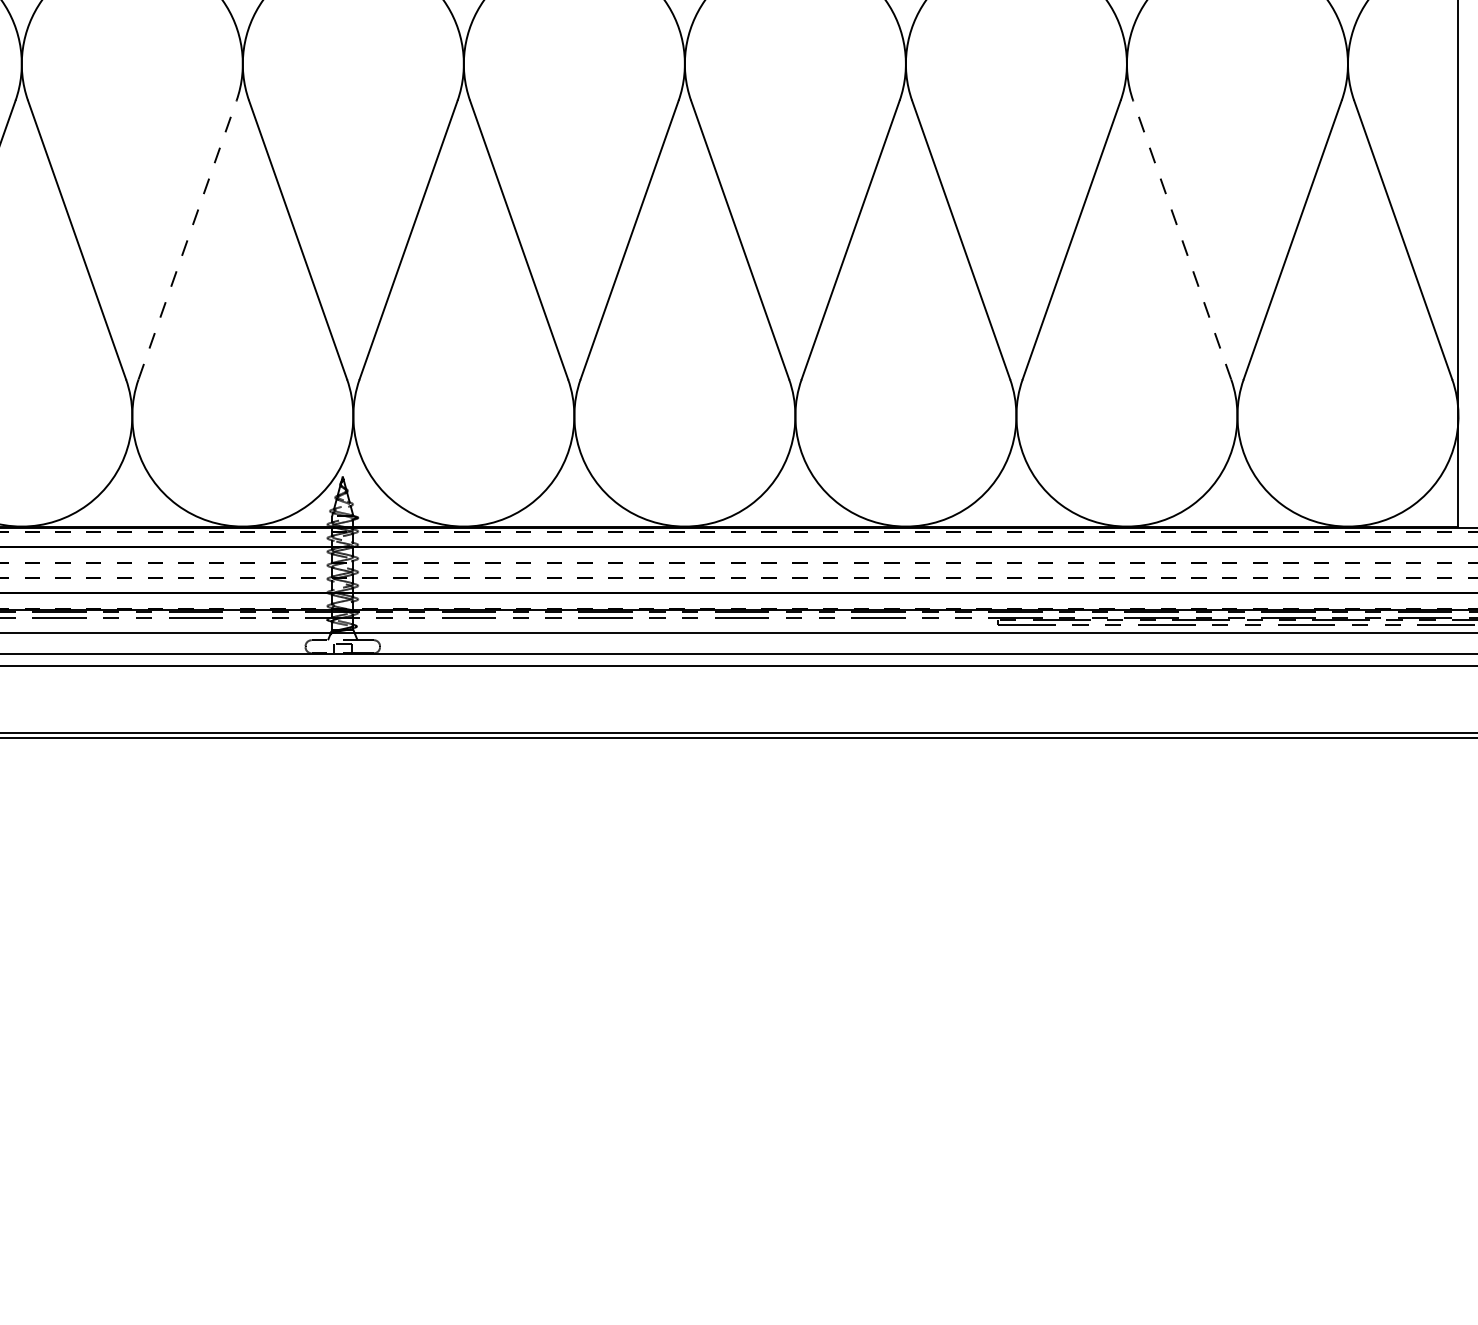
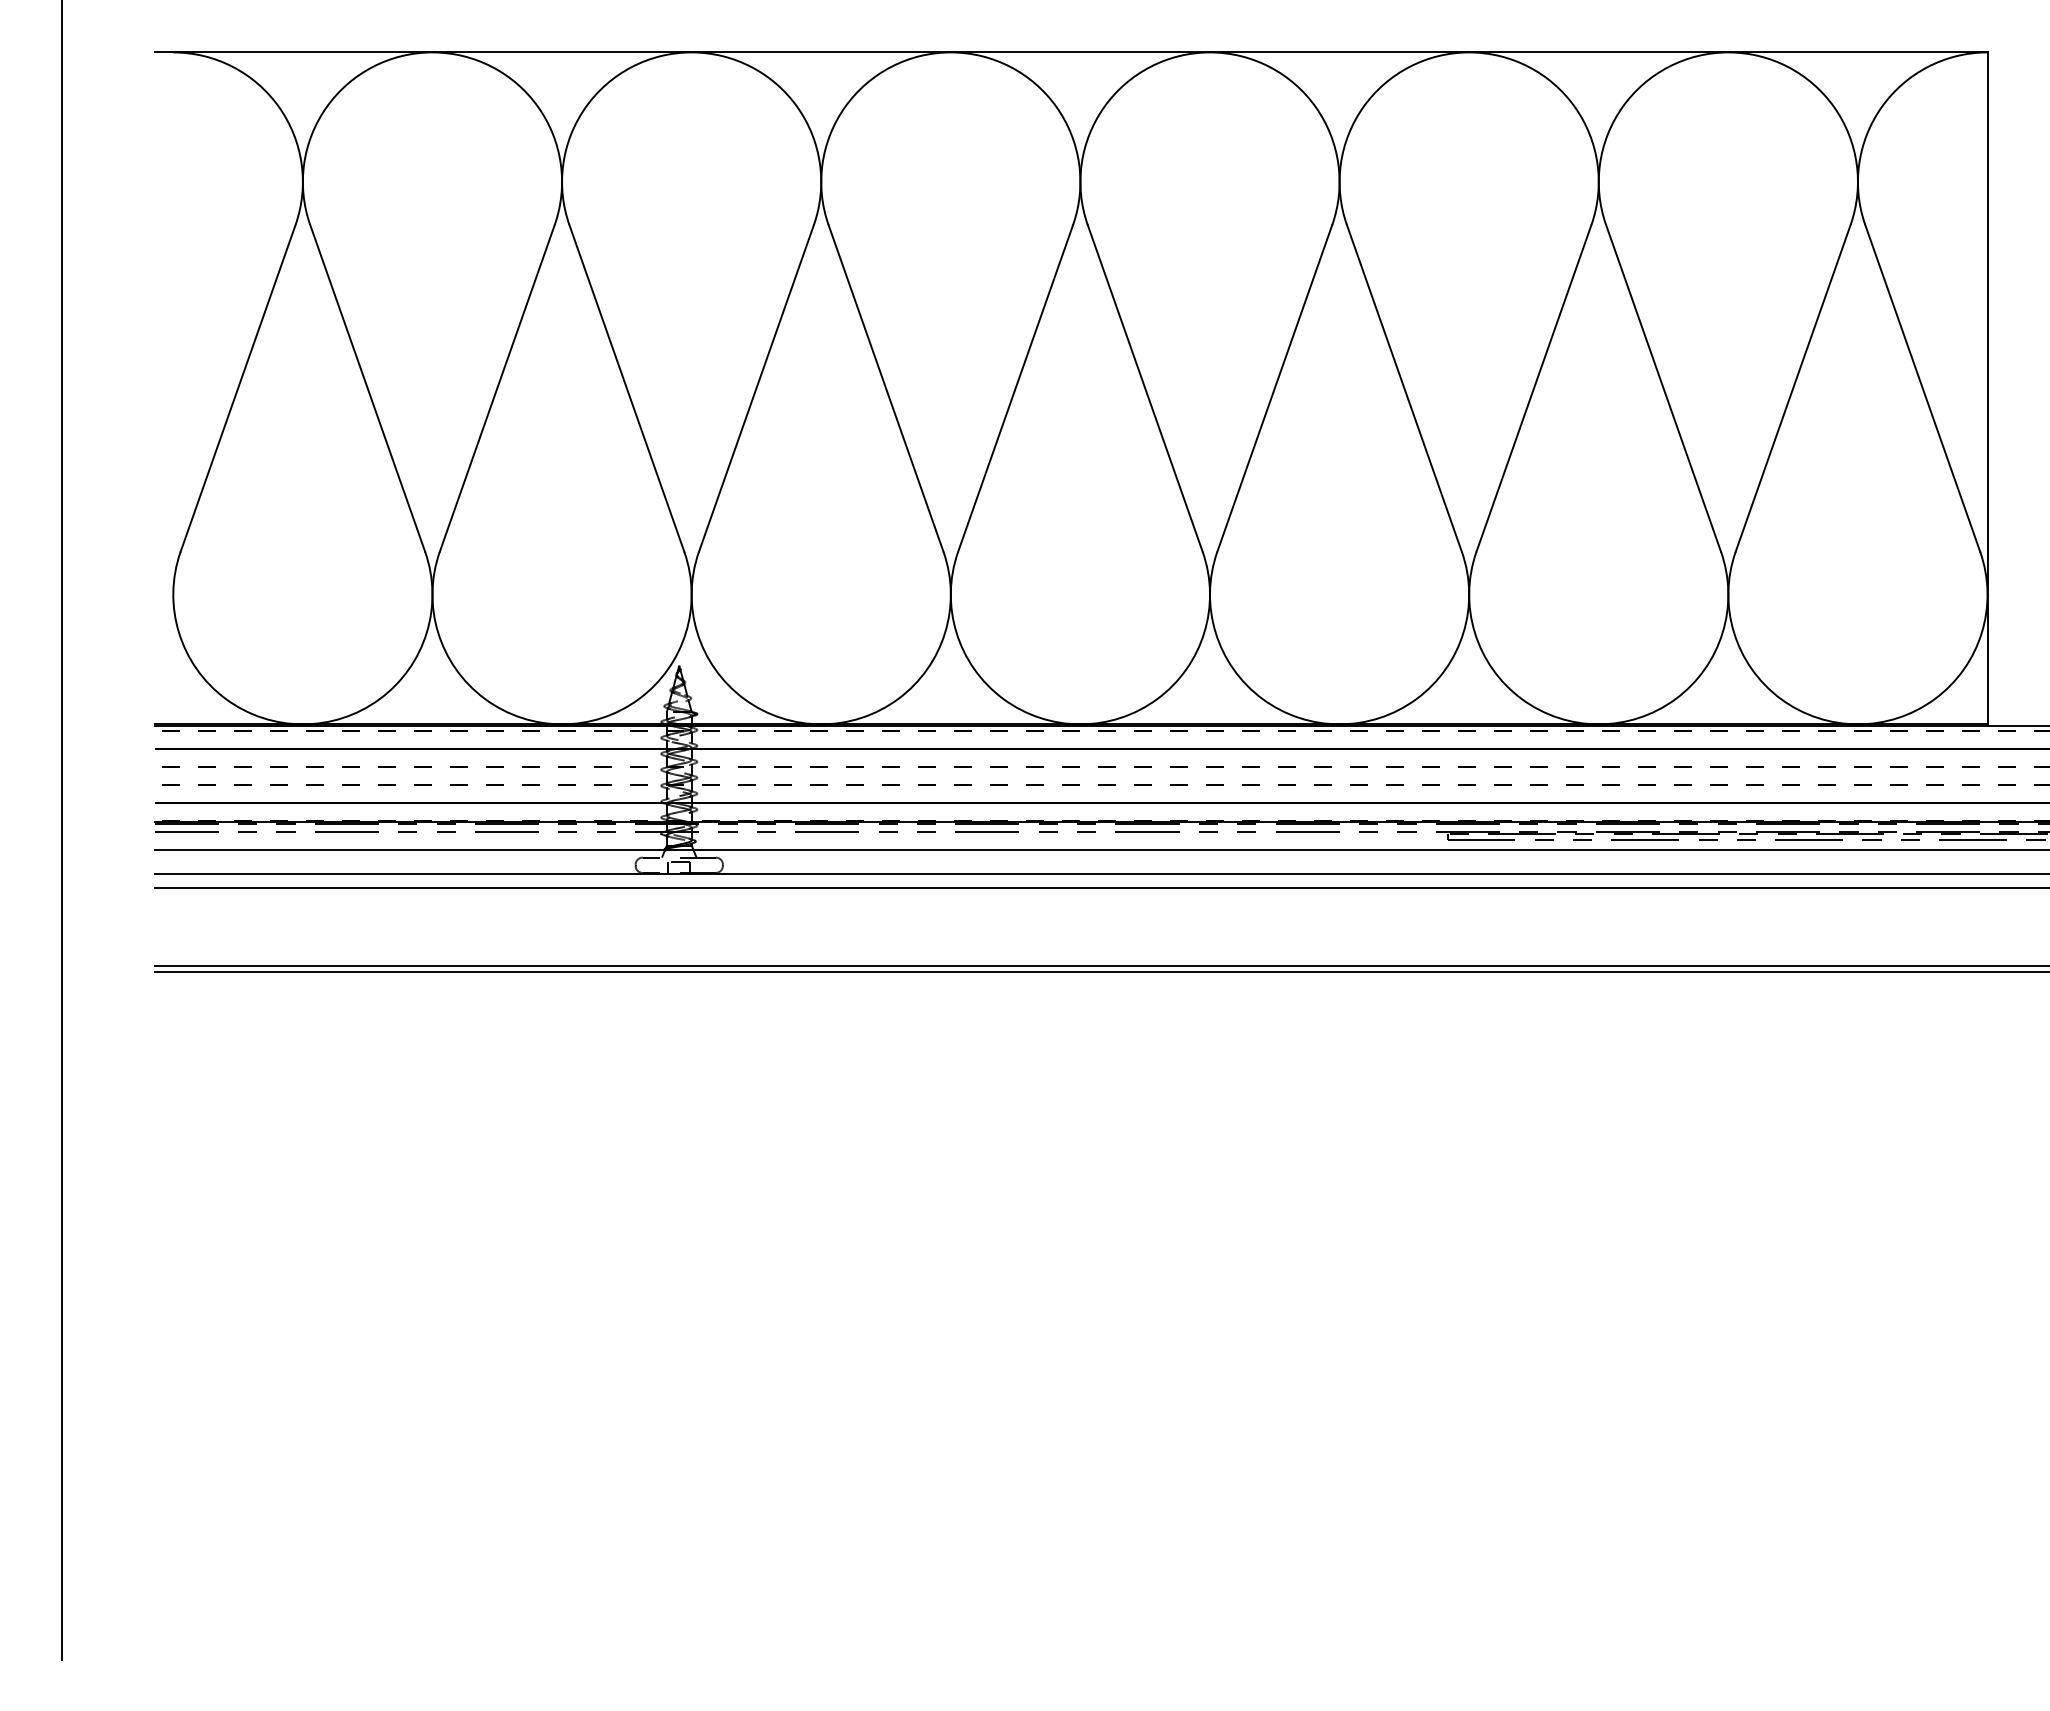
line: (187, 239) -> (497, 387), dashed -> solid
line: (1182, 239) -> (1663, 387), dashed -> solid

